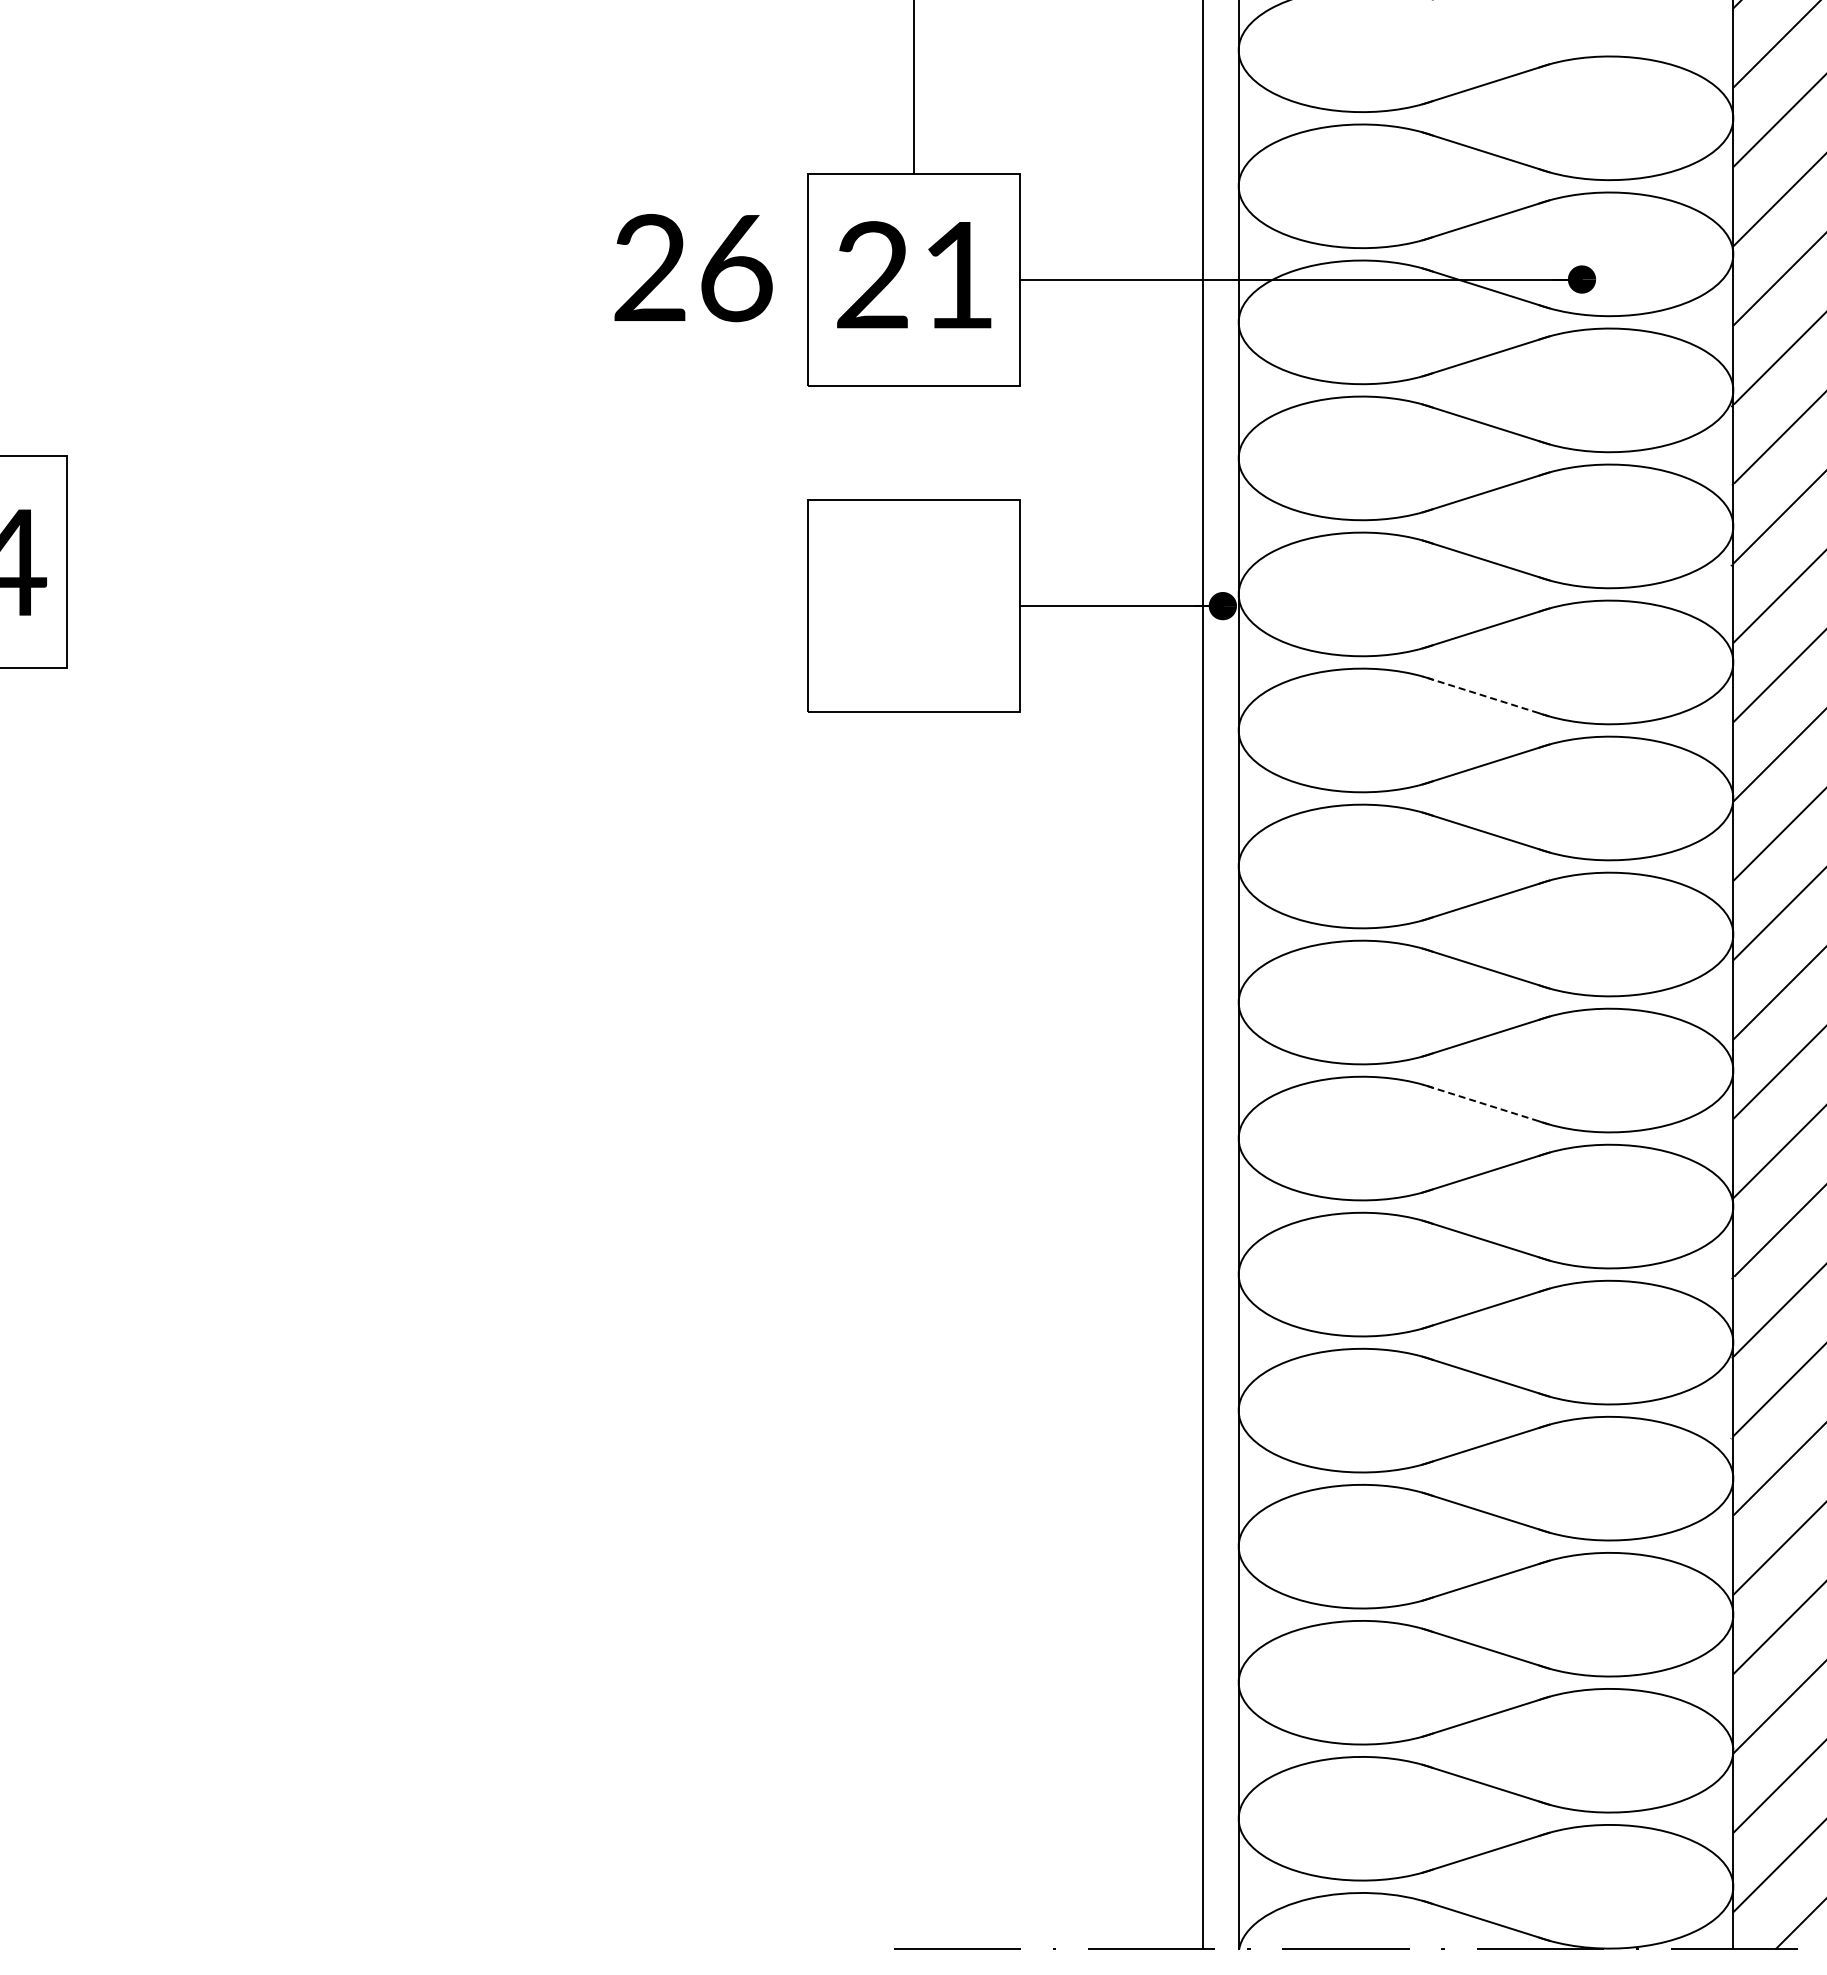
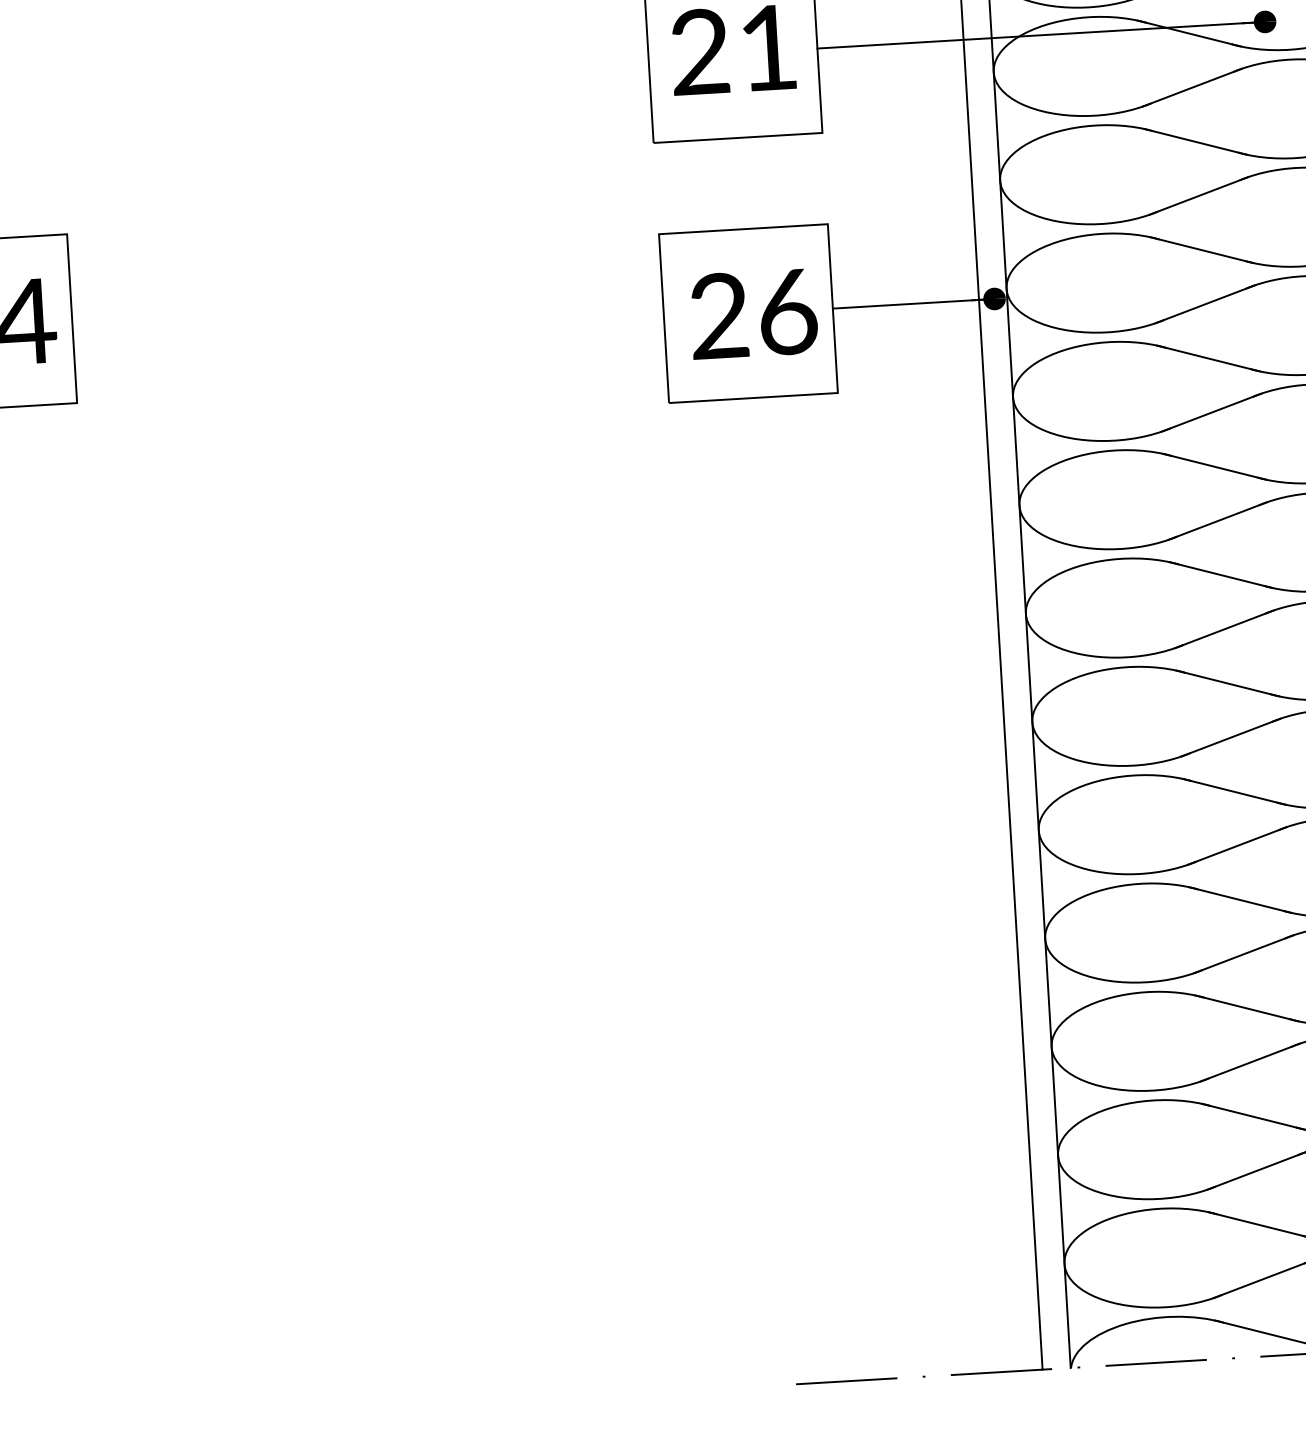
text: (693, 268) -> (753, 314), moved
line: (1485, 696) -> (1207, 358), dashed -> solid
line: (1485, 1104) -> (1227, 683), dashed -> solid

